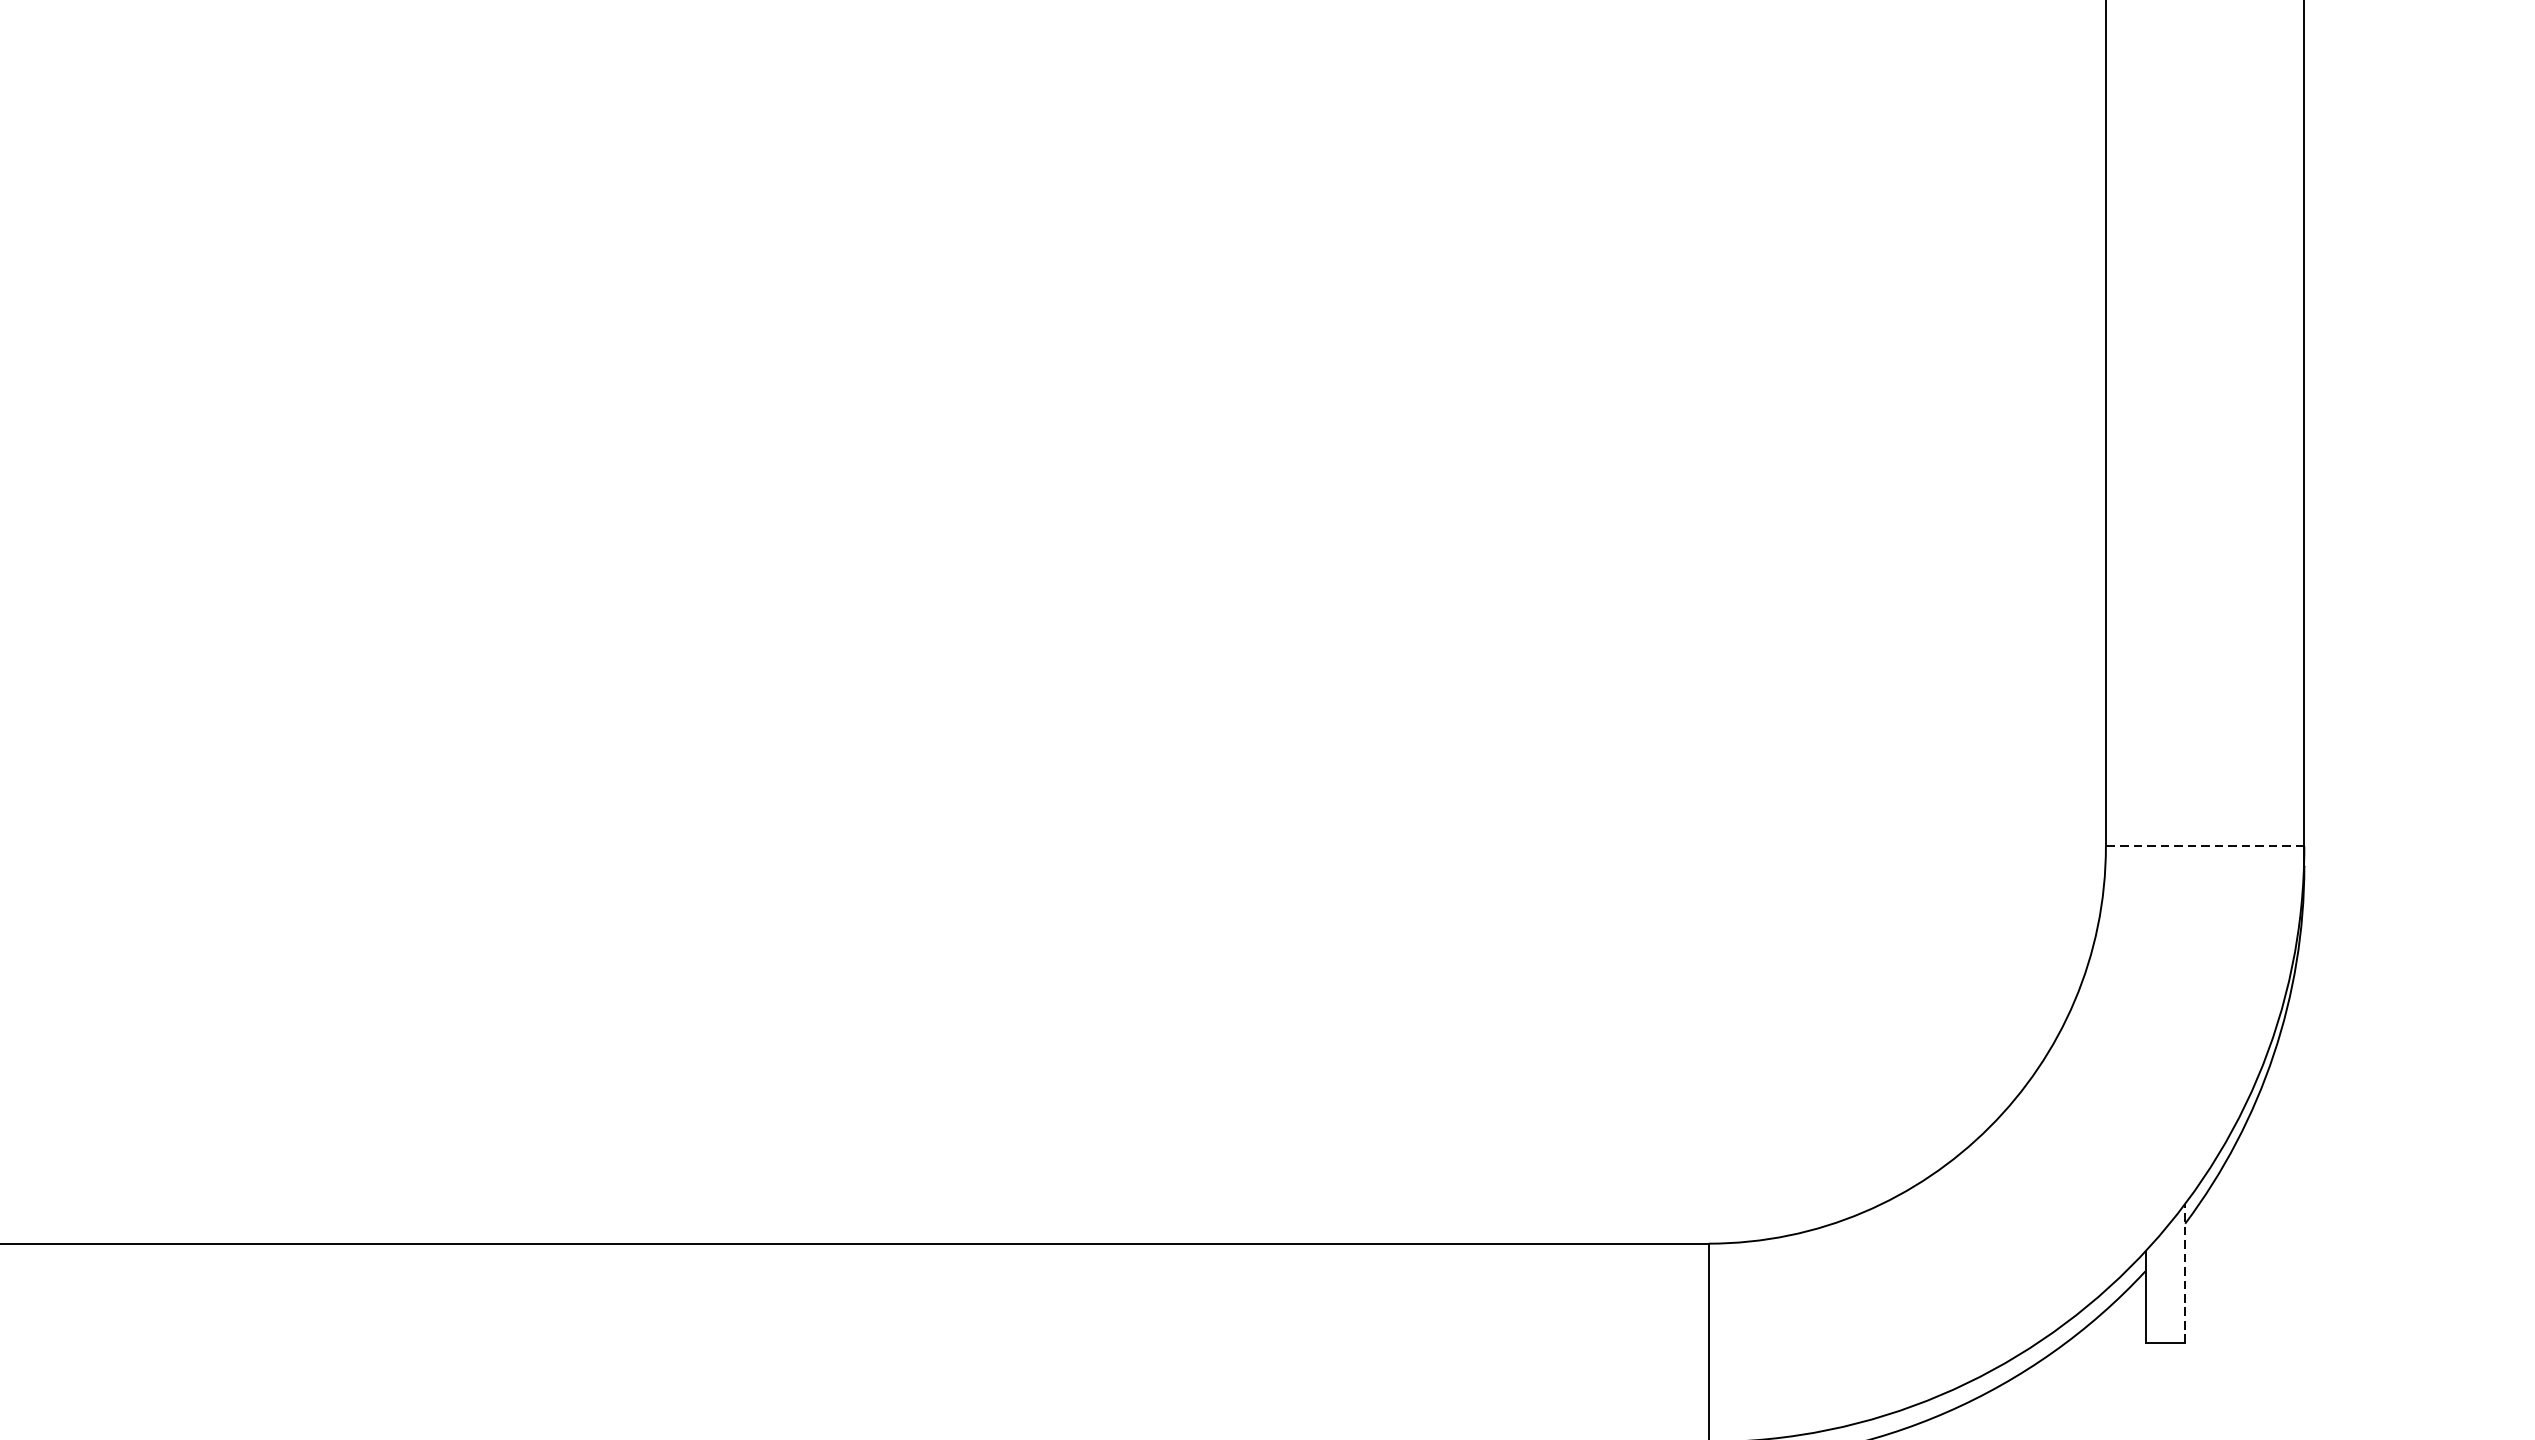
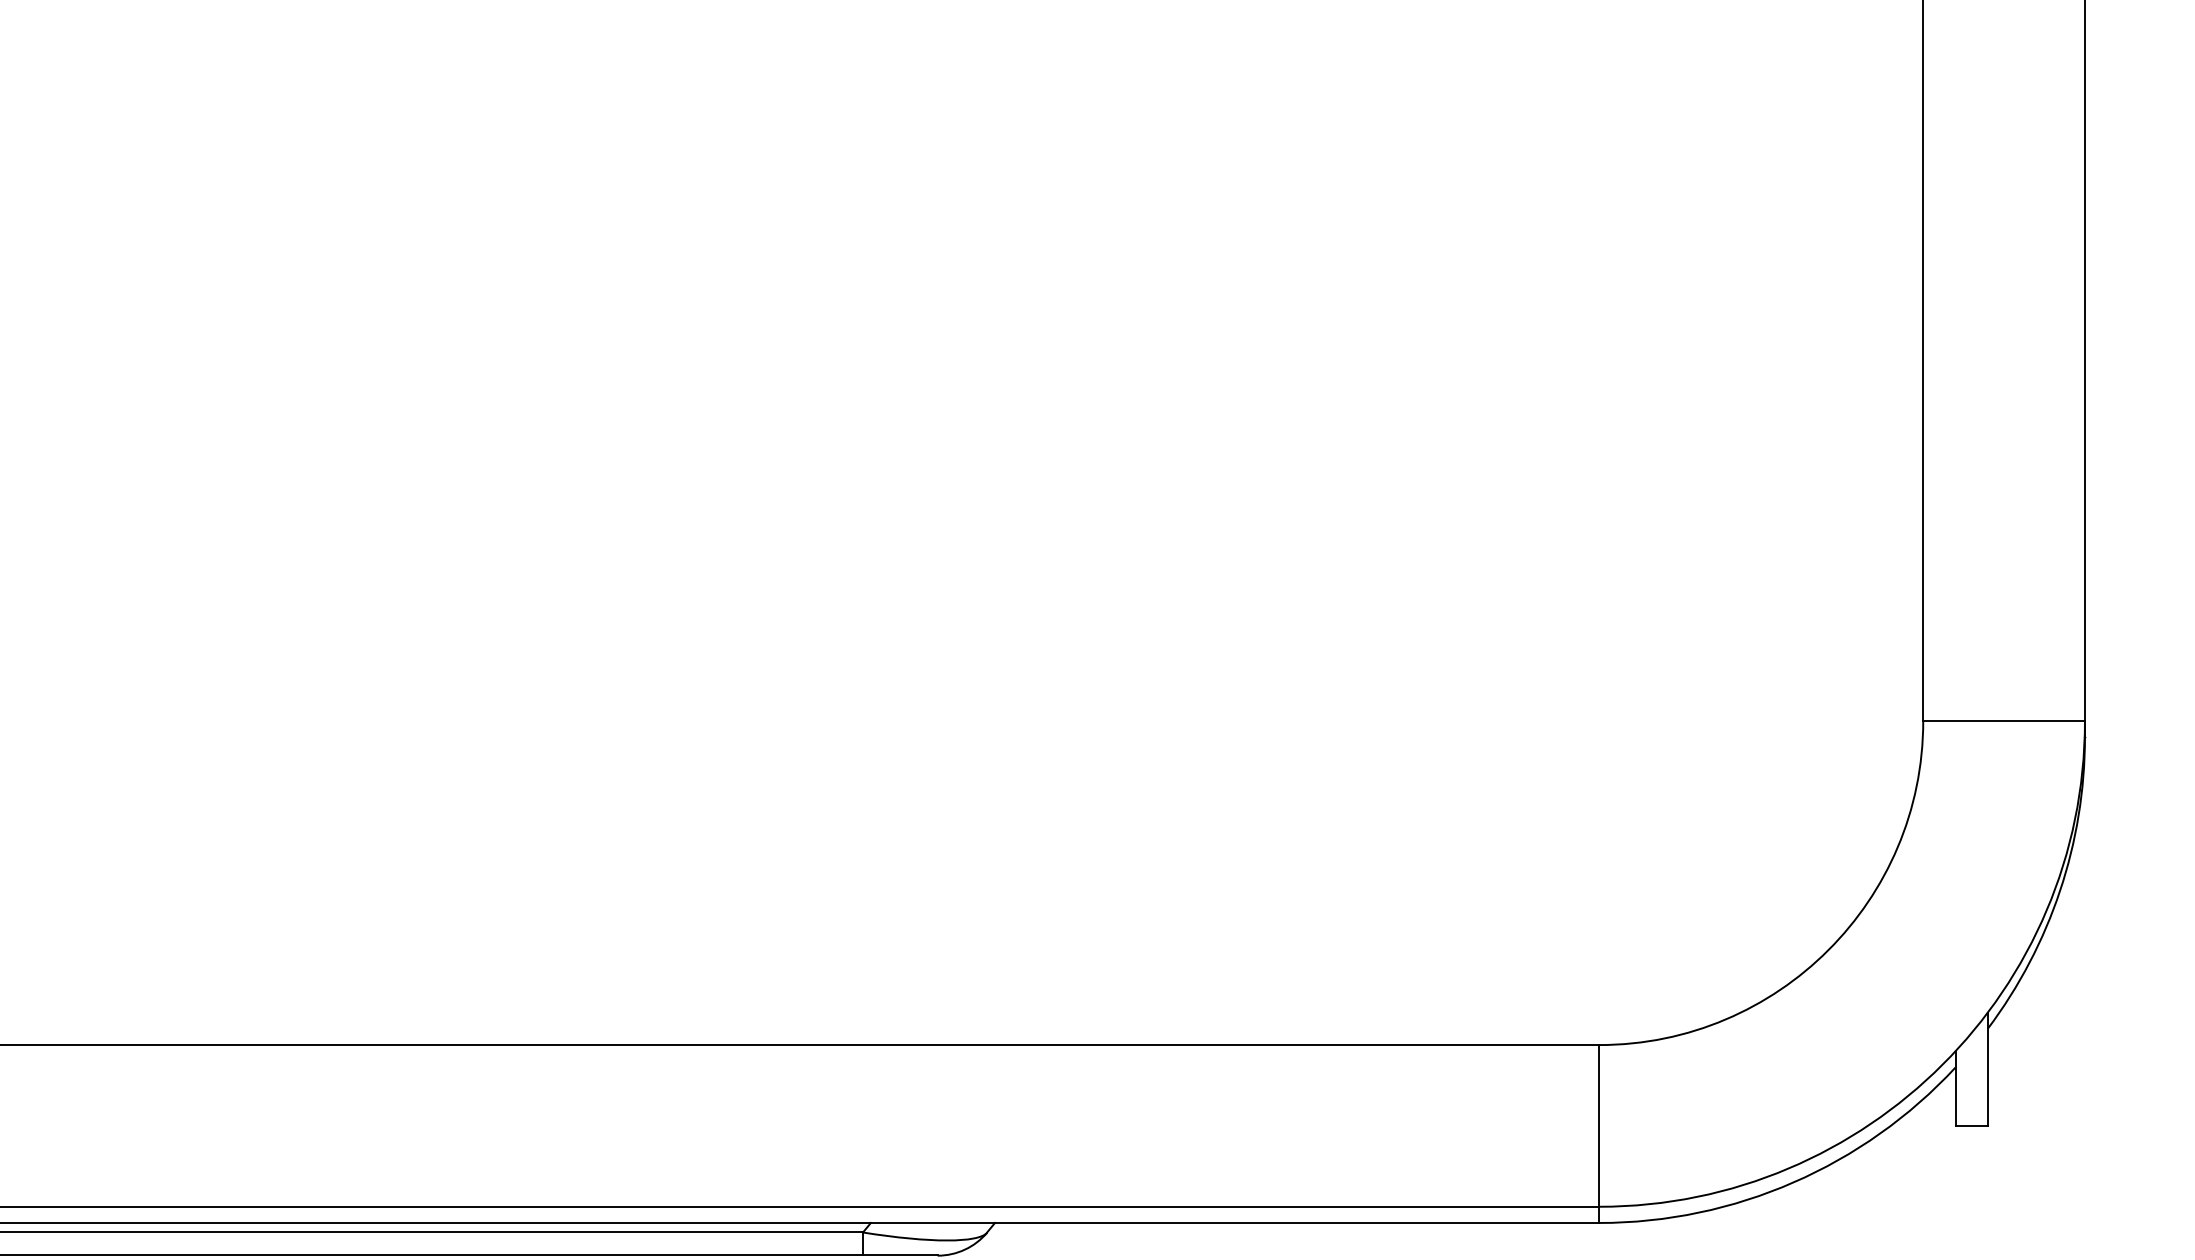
line: (2205, 846) -> (2004, 721), dashed -> solid
line: (2186, 1273) -> (1988, 1069), dashed -> solid

